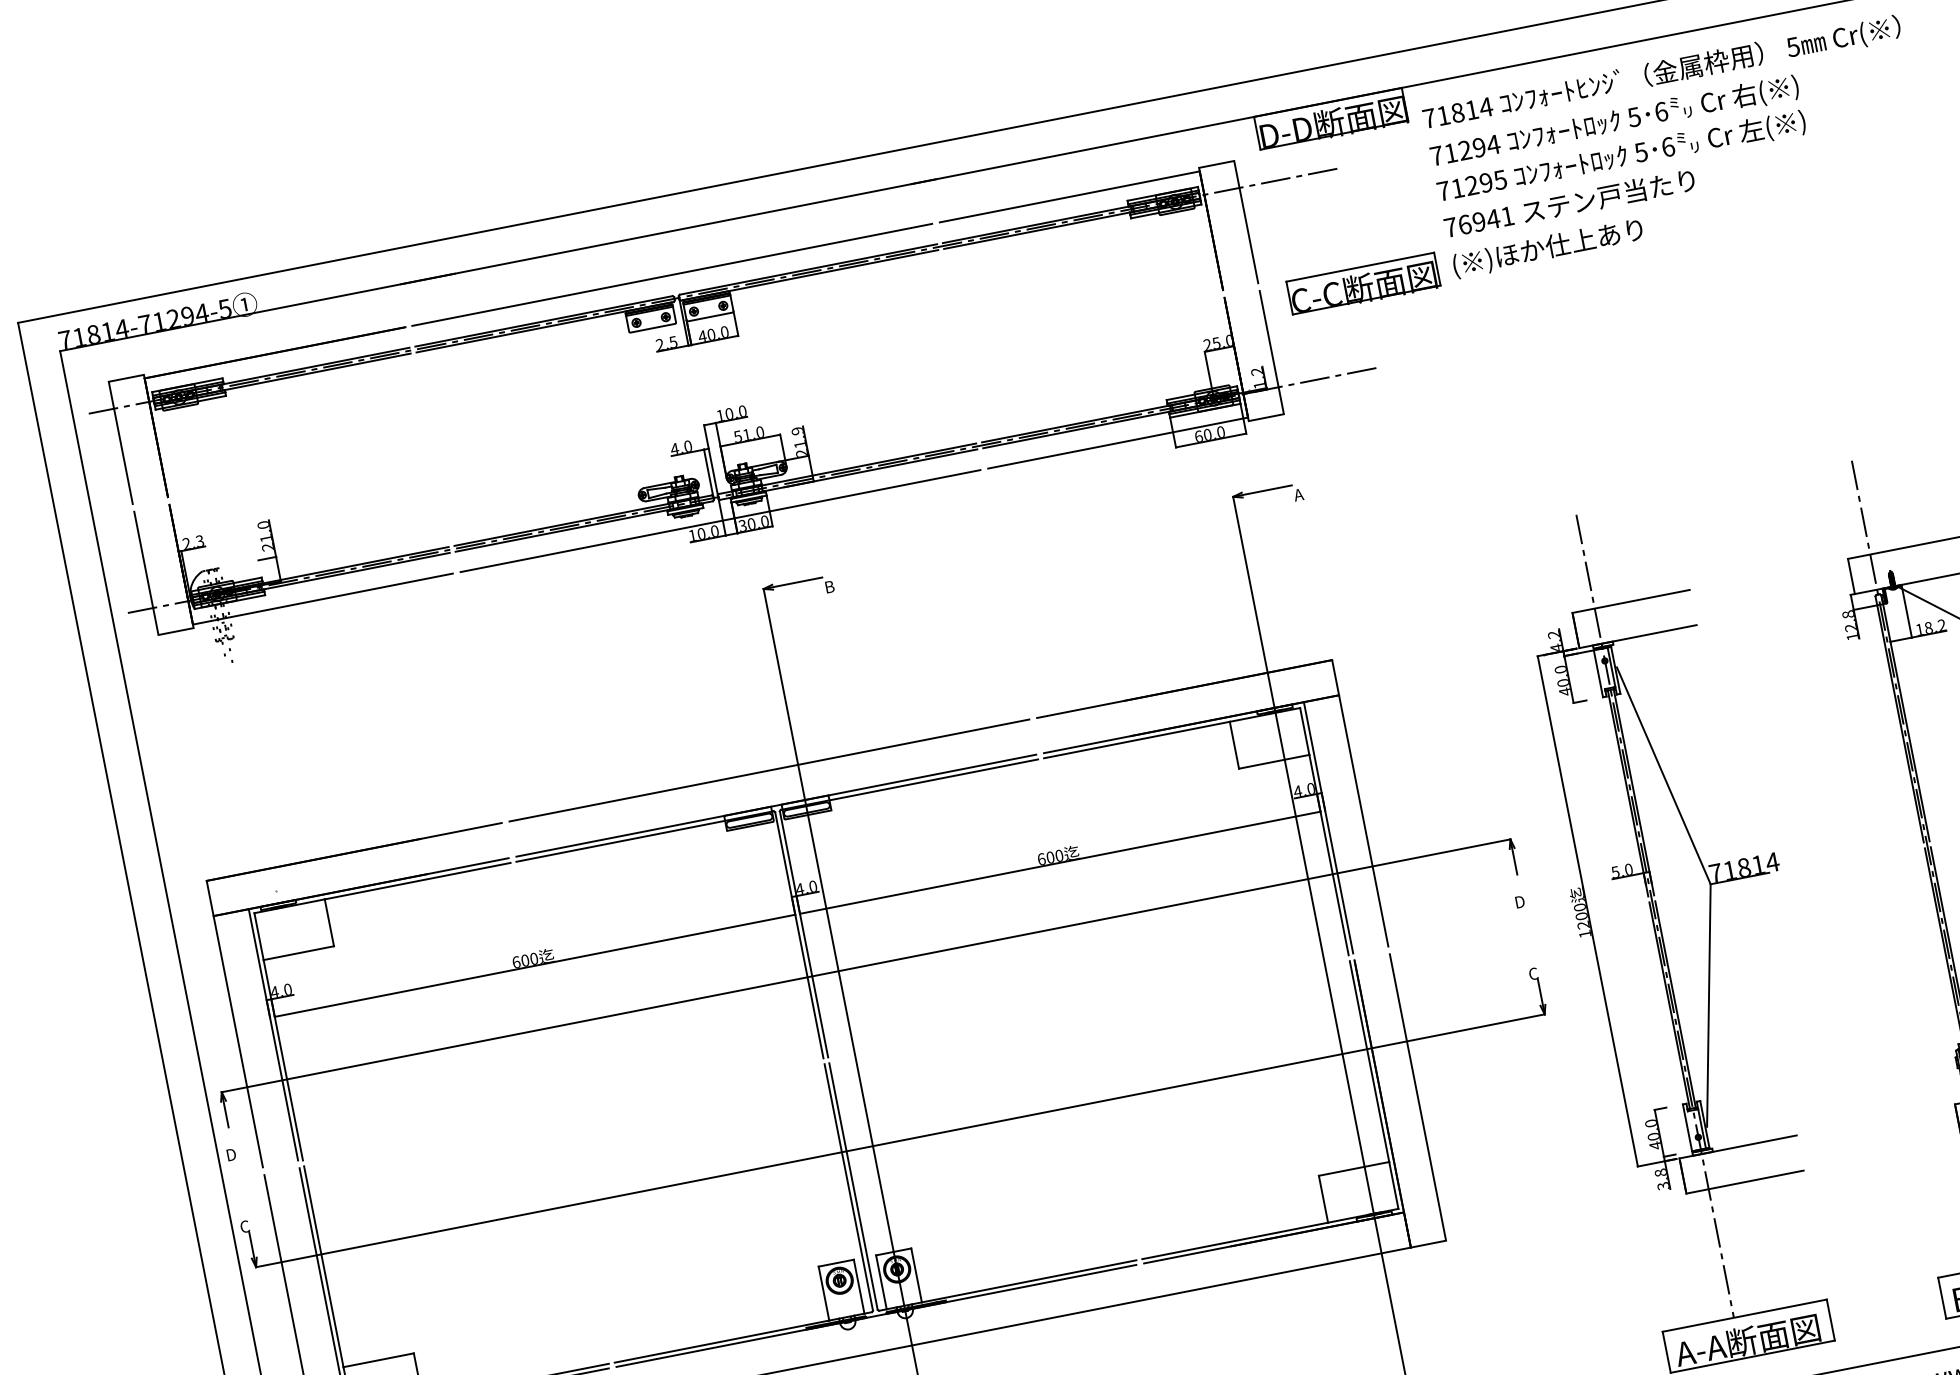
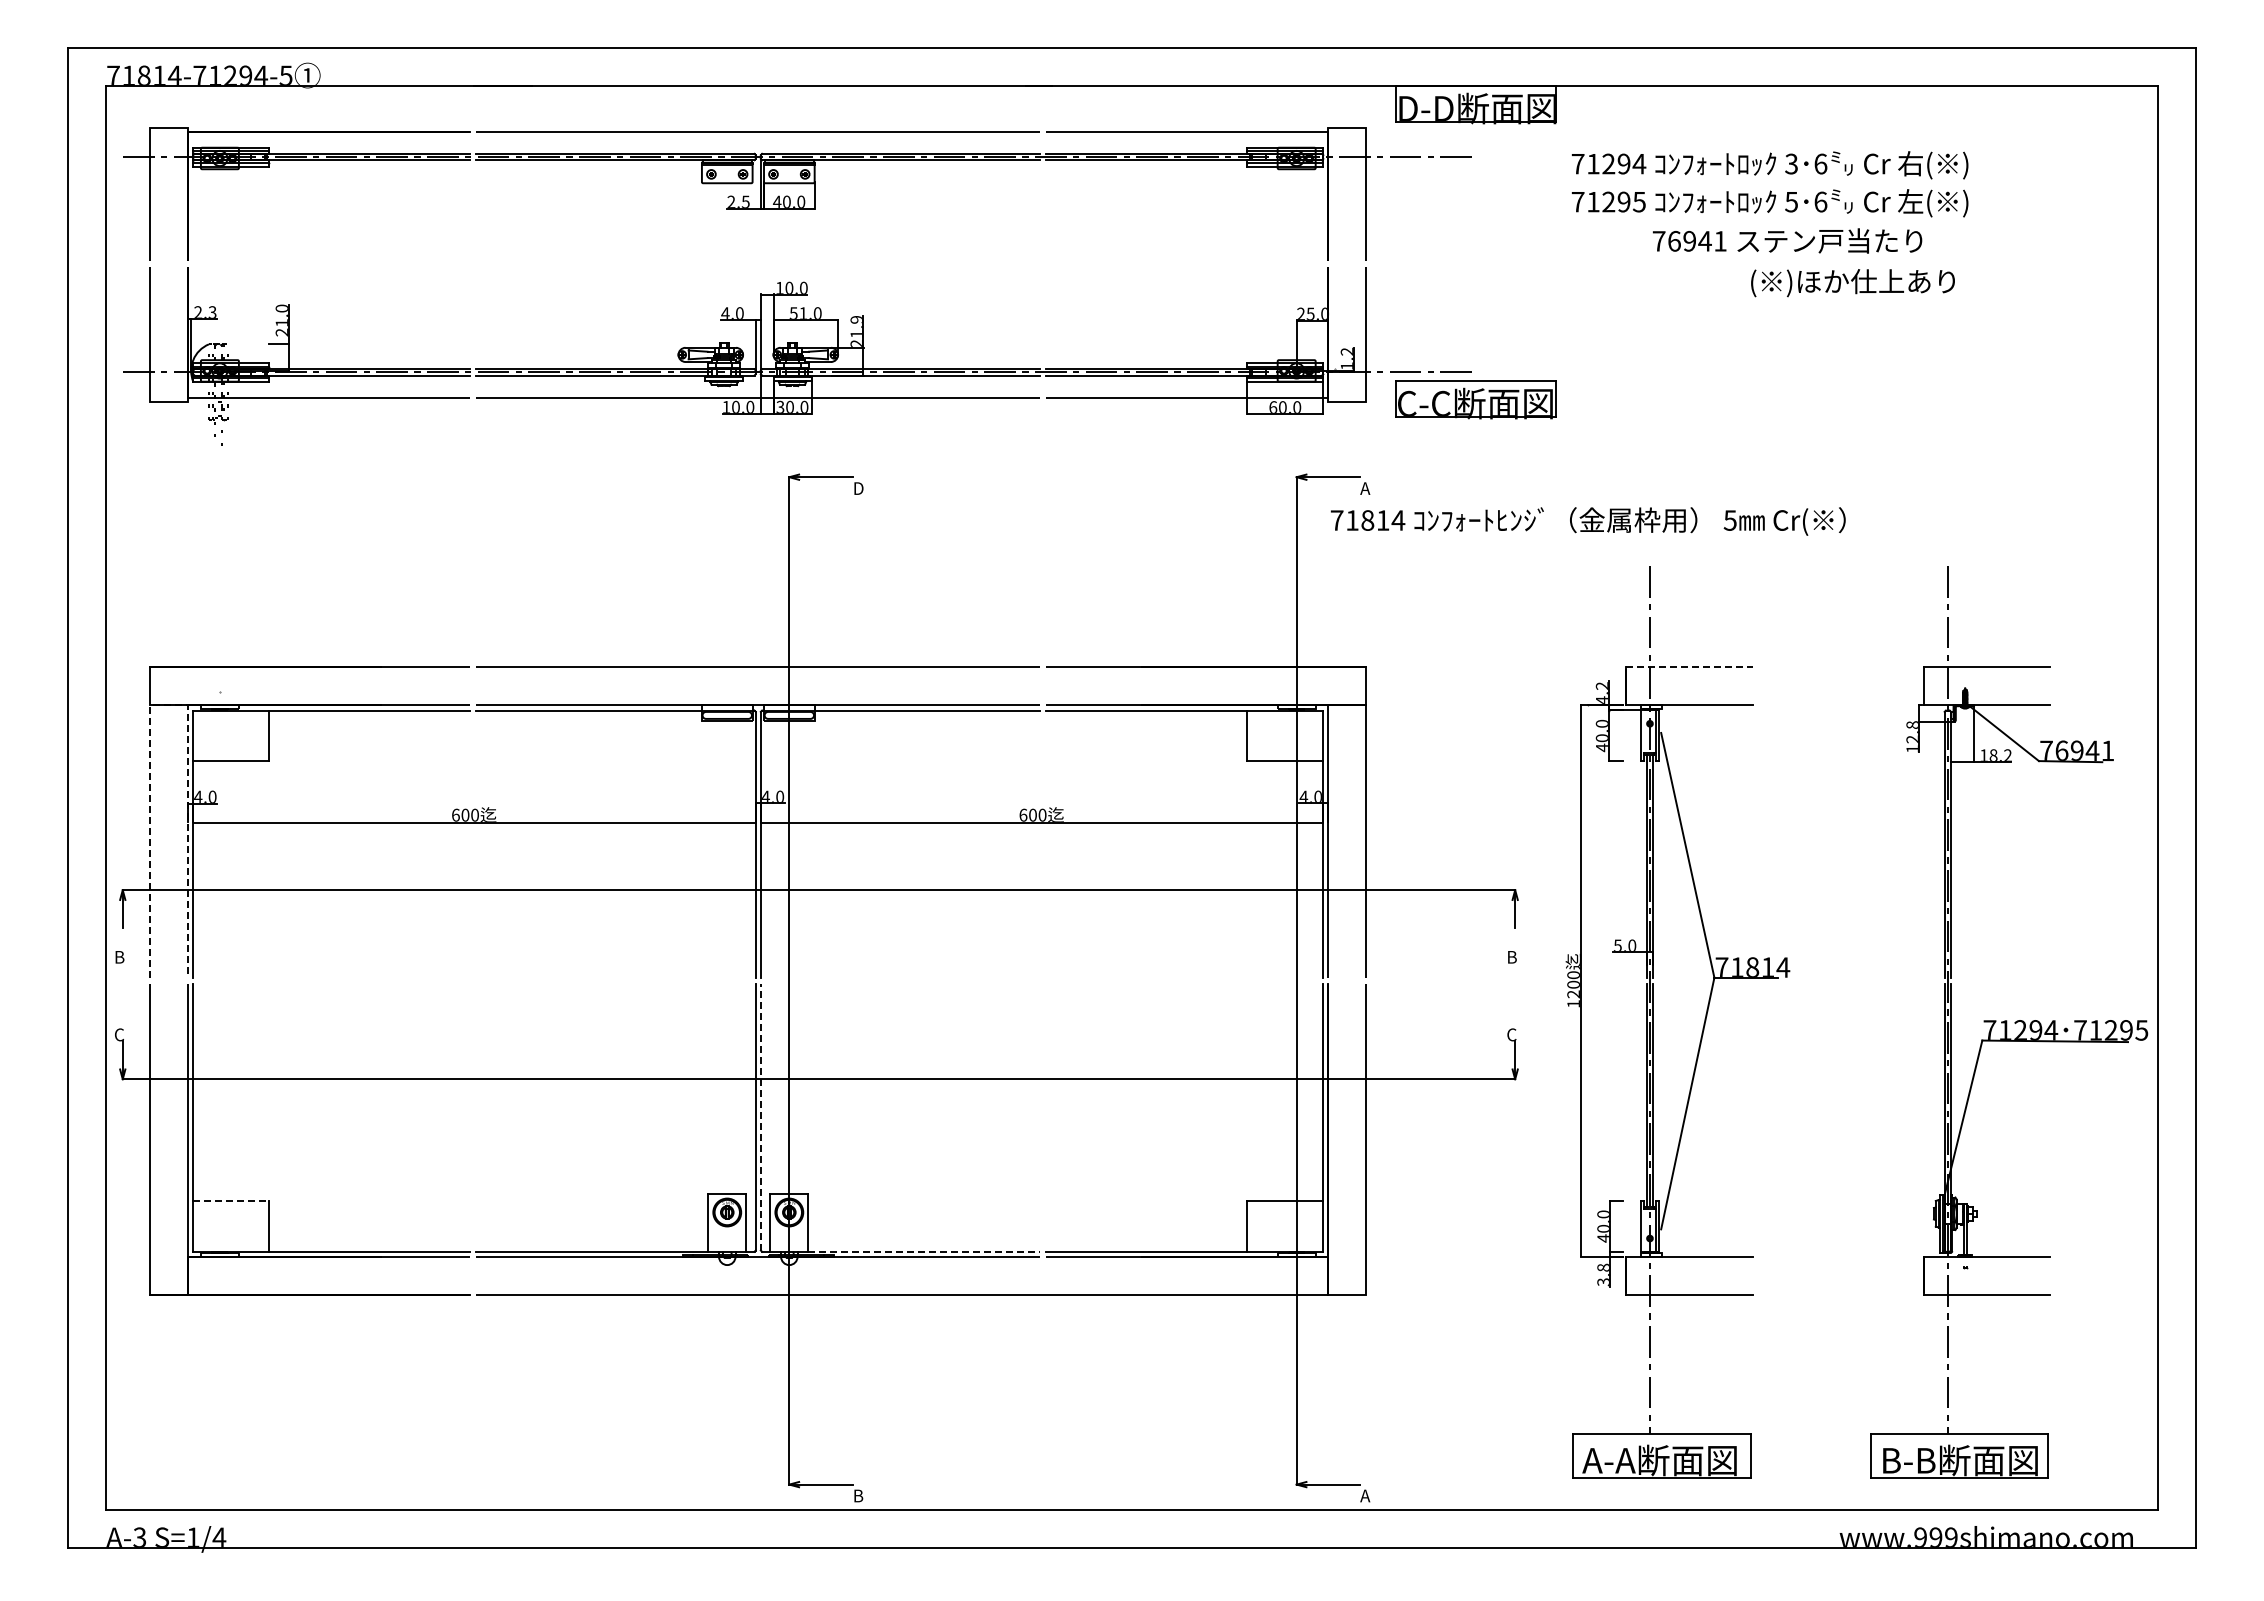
text: (1661, 73) -> (1587, 521), moved
text: (1634, 116) -> (1791, 163), 5 -> 3
text: (1569, 203) -> (1787, 240), moved
text: (1547, 249) -> (1852, 283), moved
part: (1363, 284) -> (1475, 399), moved
text: (830, 586) -> (859, 488), B -> D
line: (1631, 601) -> (1689, 667), solid -> dashed
text: (1521, 902) -> (1513, 957), D -> B
line: (231, 912) -> (169, 705), solid -> dashed
text: (231, 1154) -> (120, 957), D -> B
line: (853, 1185) -> (760, 1116), solid -> dashed
line: (1029, 1281) -> (924, 1251), solid -> dashed
line: (378, 1360) -> (231, 1201), solid -> dashed

